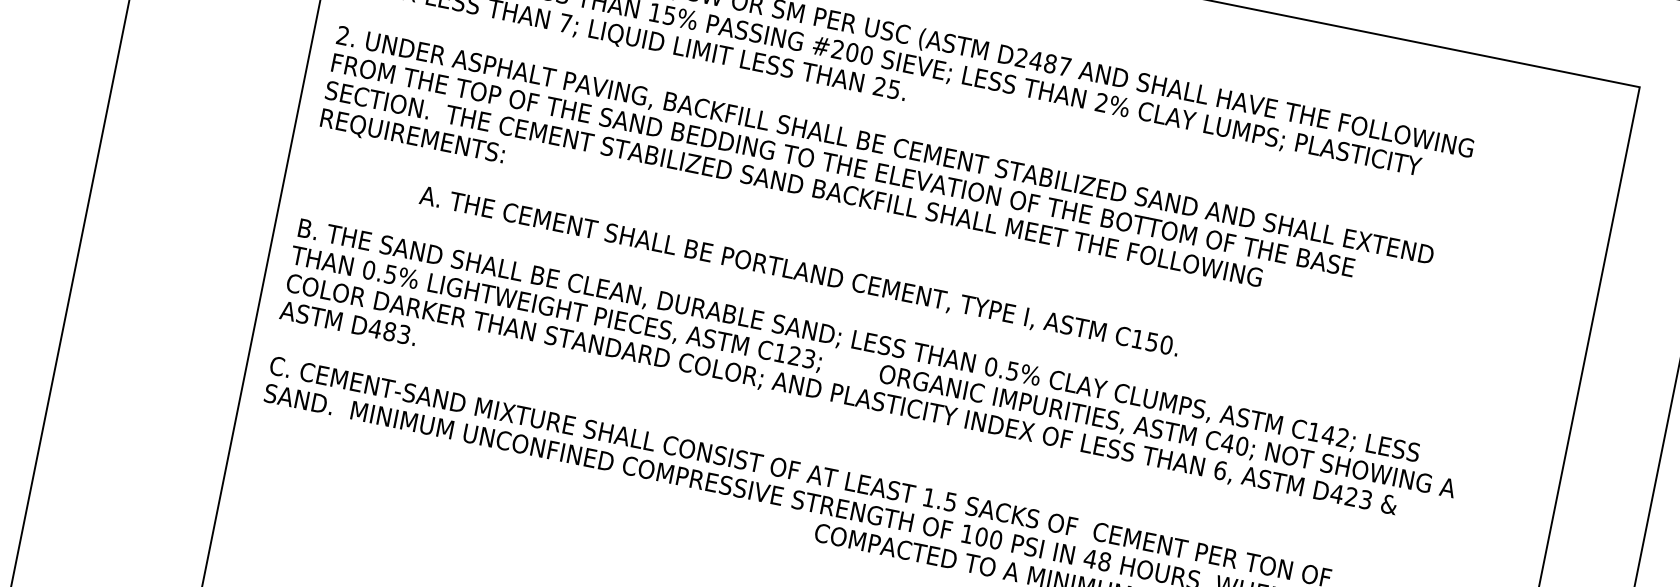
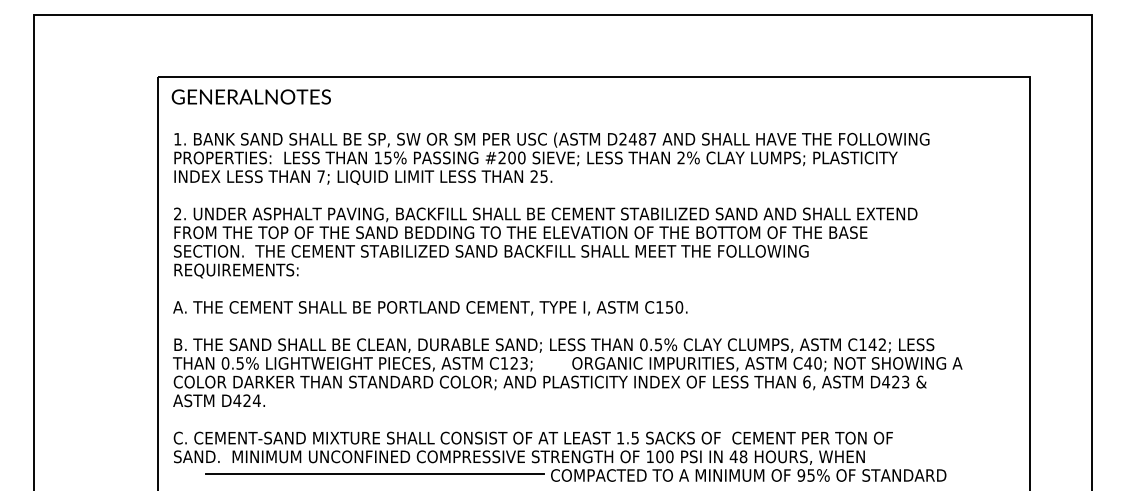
text: (799, 272) -> (430, 308), moved
text: (396, 332) -> (251, 400), D483. -> D424.
line: (555, 478) -> (374, 474), added

